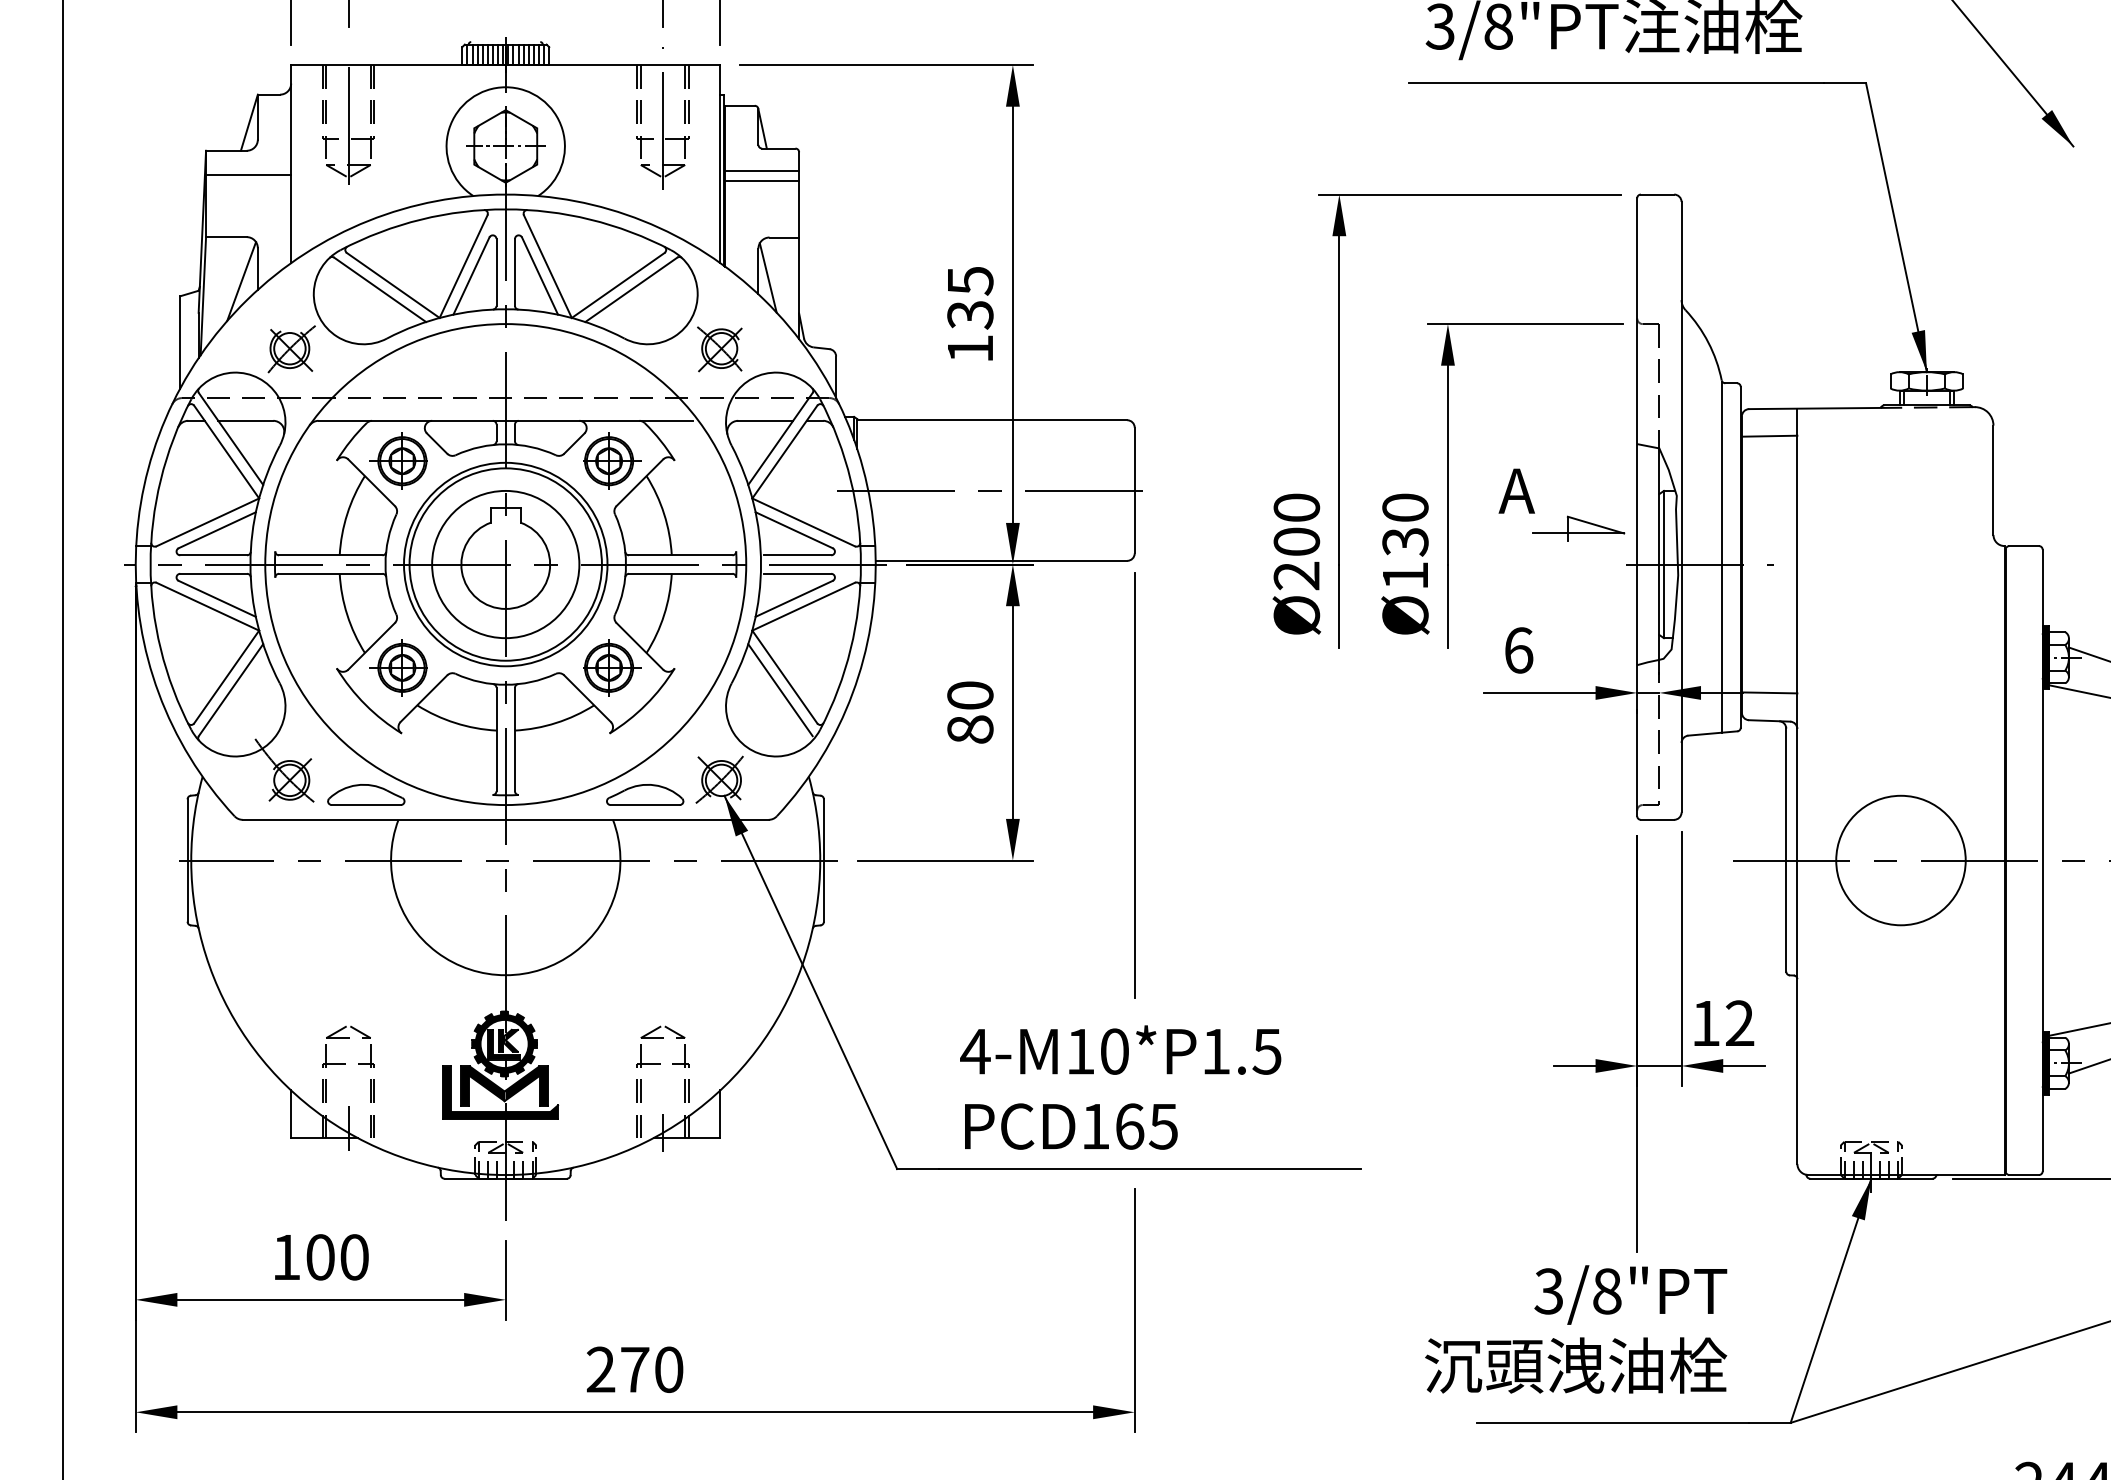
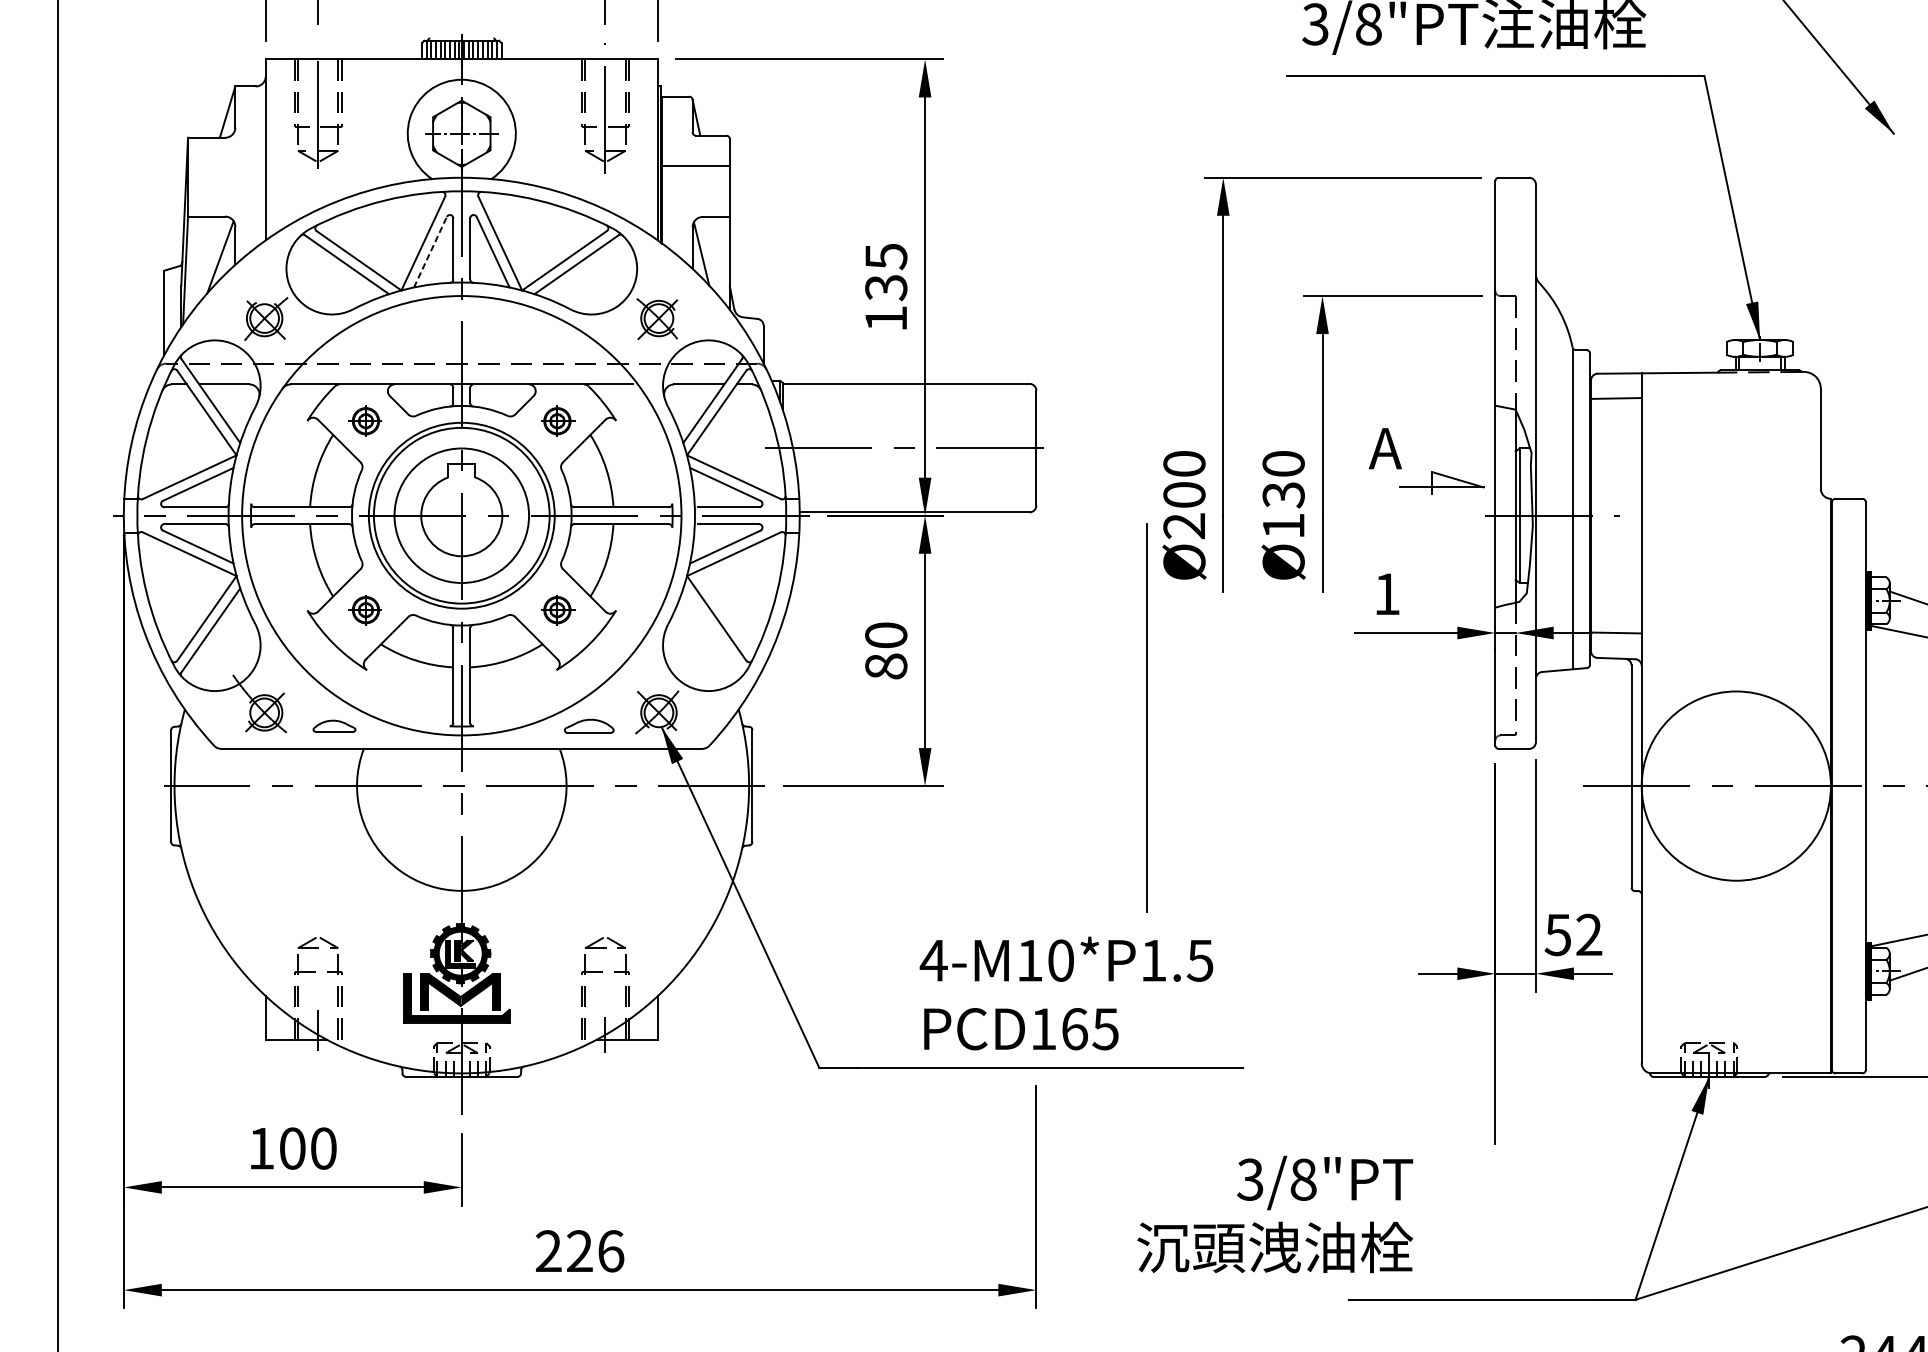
line: (762, 170) -> (696, 155), removed
line: (248, 175) -> (226, 160), removed
line: (471, 276) -> (430, 252), solid -> dashed
part: (398, 460) -> (363, 420), size x0.6
part: (612, 460) -> (559, 420), size x0.6
text: (1519, 650) -> (1387, 594), 6 -> 1
part: (398, 667) -> (363, 609), size x0.6
part: (612, 667) -> (559, 609), size x0.6
line: (780, 690) -> (712, 630), removed
line: (1134, 785) -> (1146, 717), moved
part: (366, 794) -> (334, 725), size x0.6
part: (645, 794) -> (589, 725), size x0.7
circle: (1900, 860) -> (1735, 786), size x1.6
text: (1705, 1023) -> (1557, 934), 12 -> 52
text: (1120, 1087) -> (1066, 993), moved
text: (1576, 1329) -> (1275, 1214), moved
text: (652, 1369) -> (595, 1251), 270 -> 226

